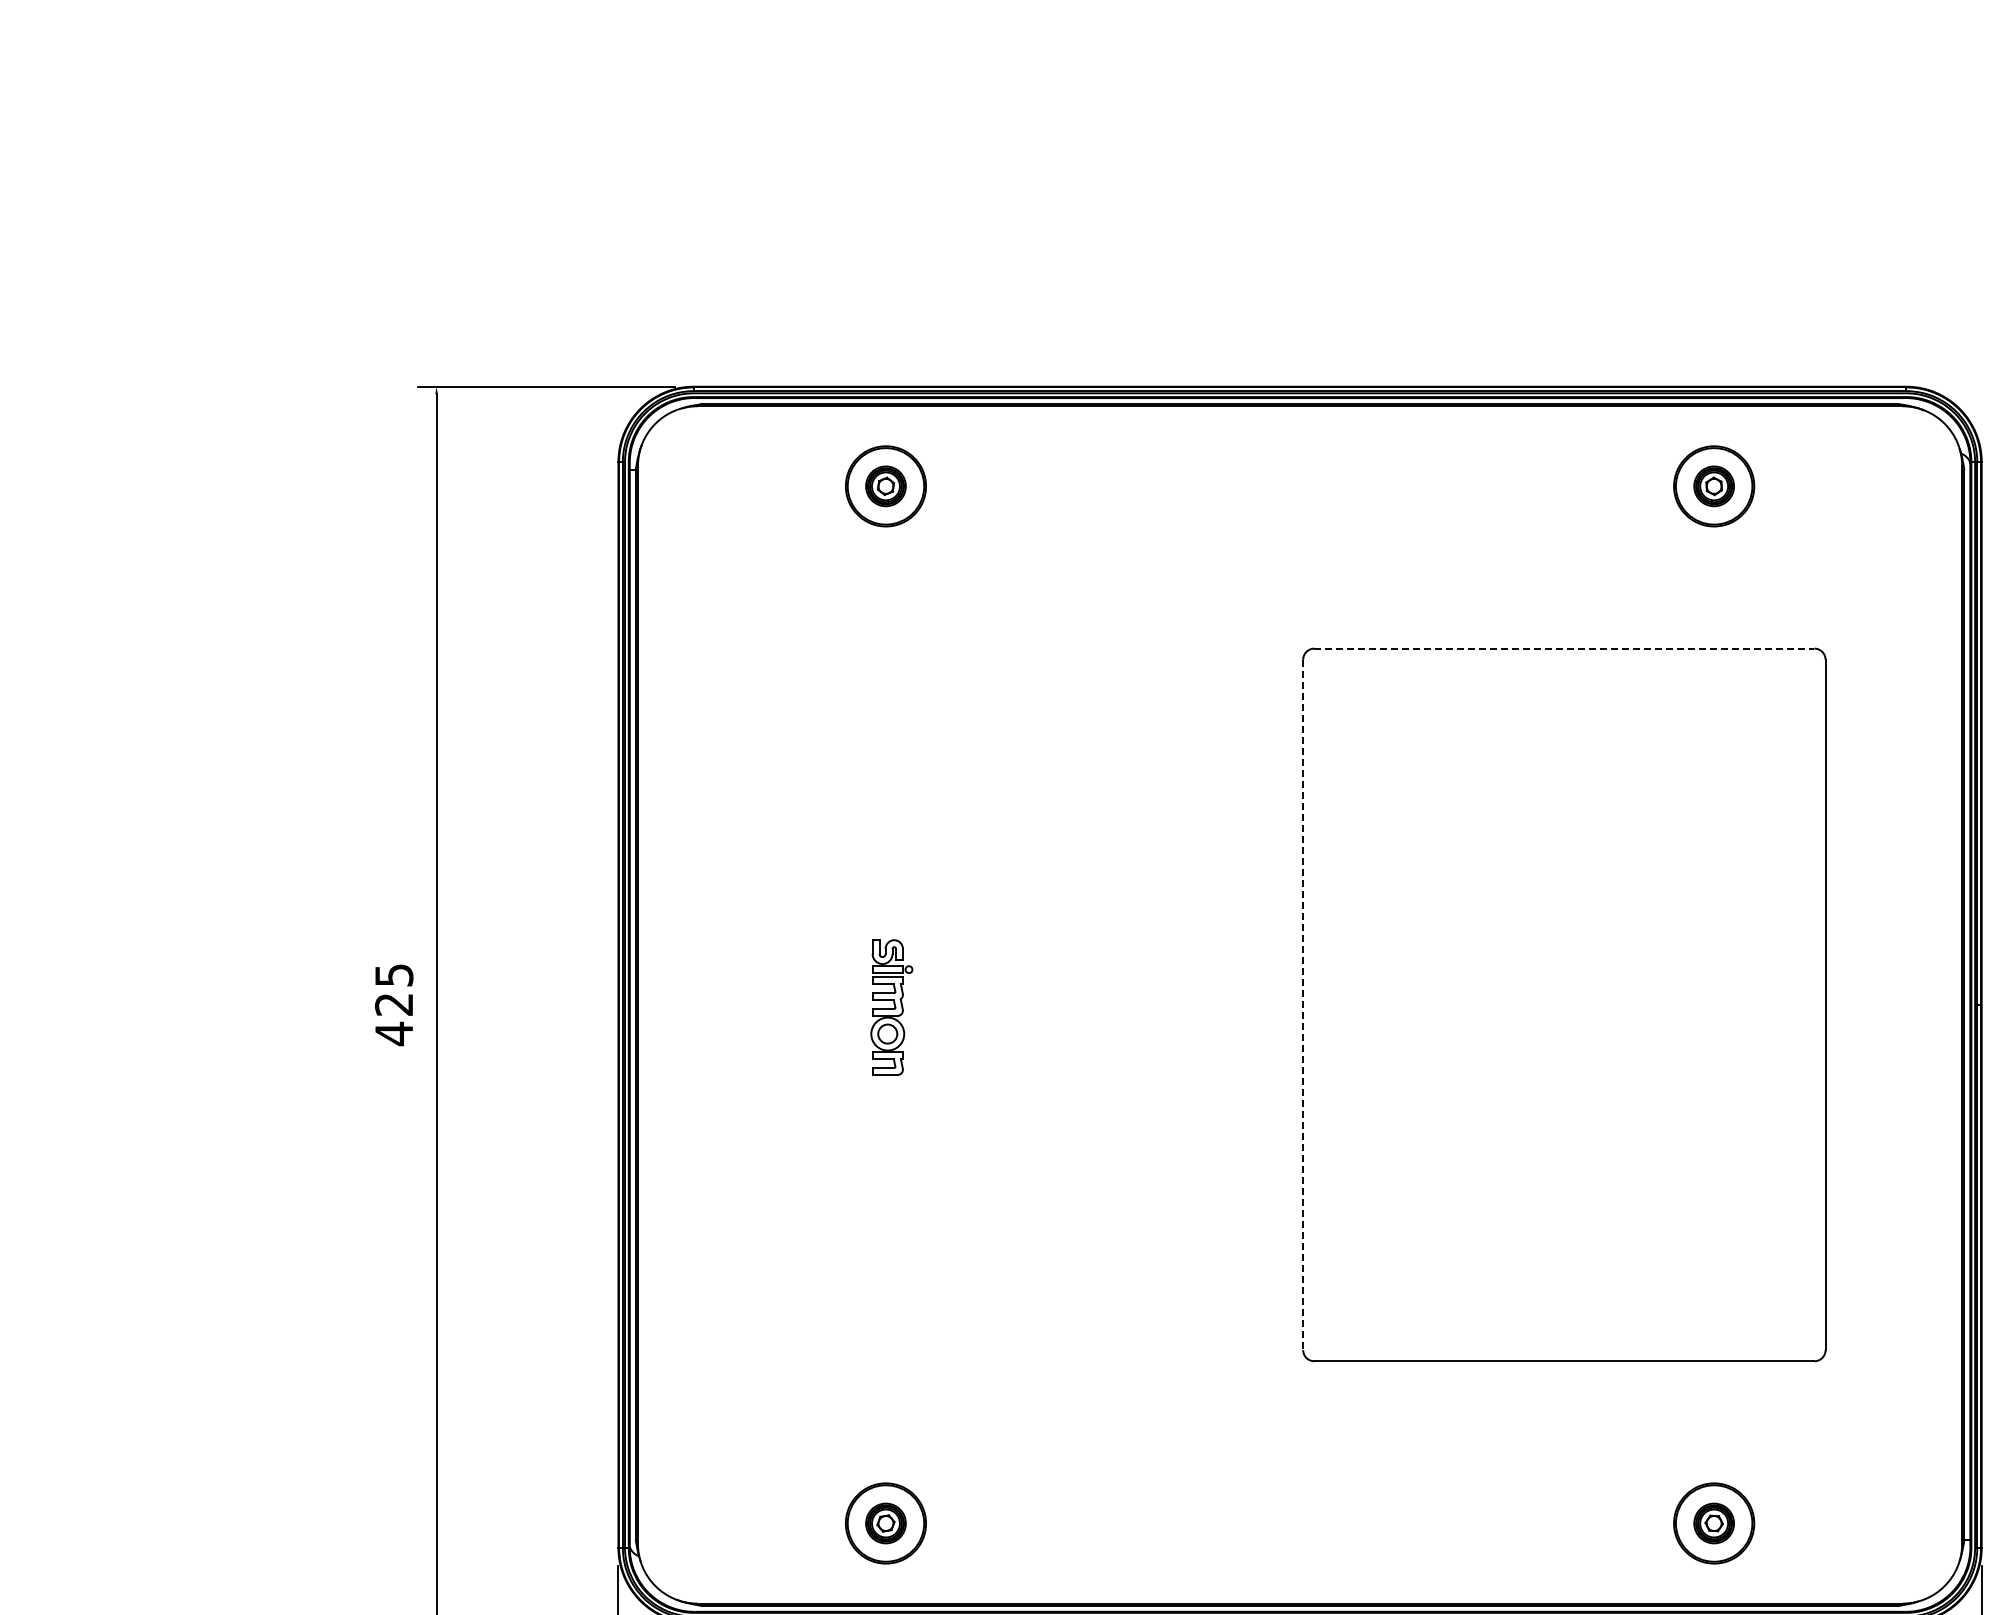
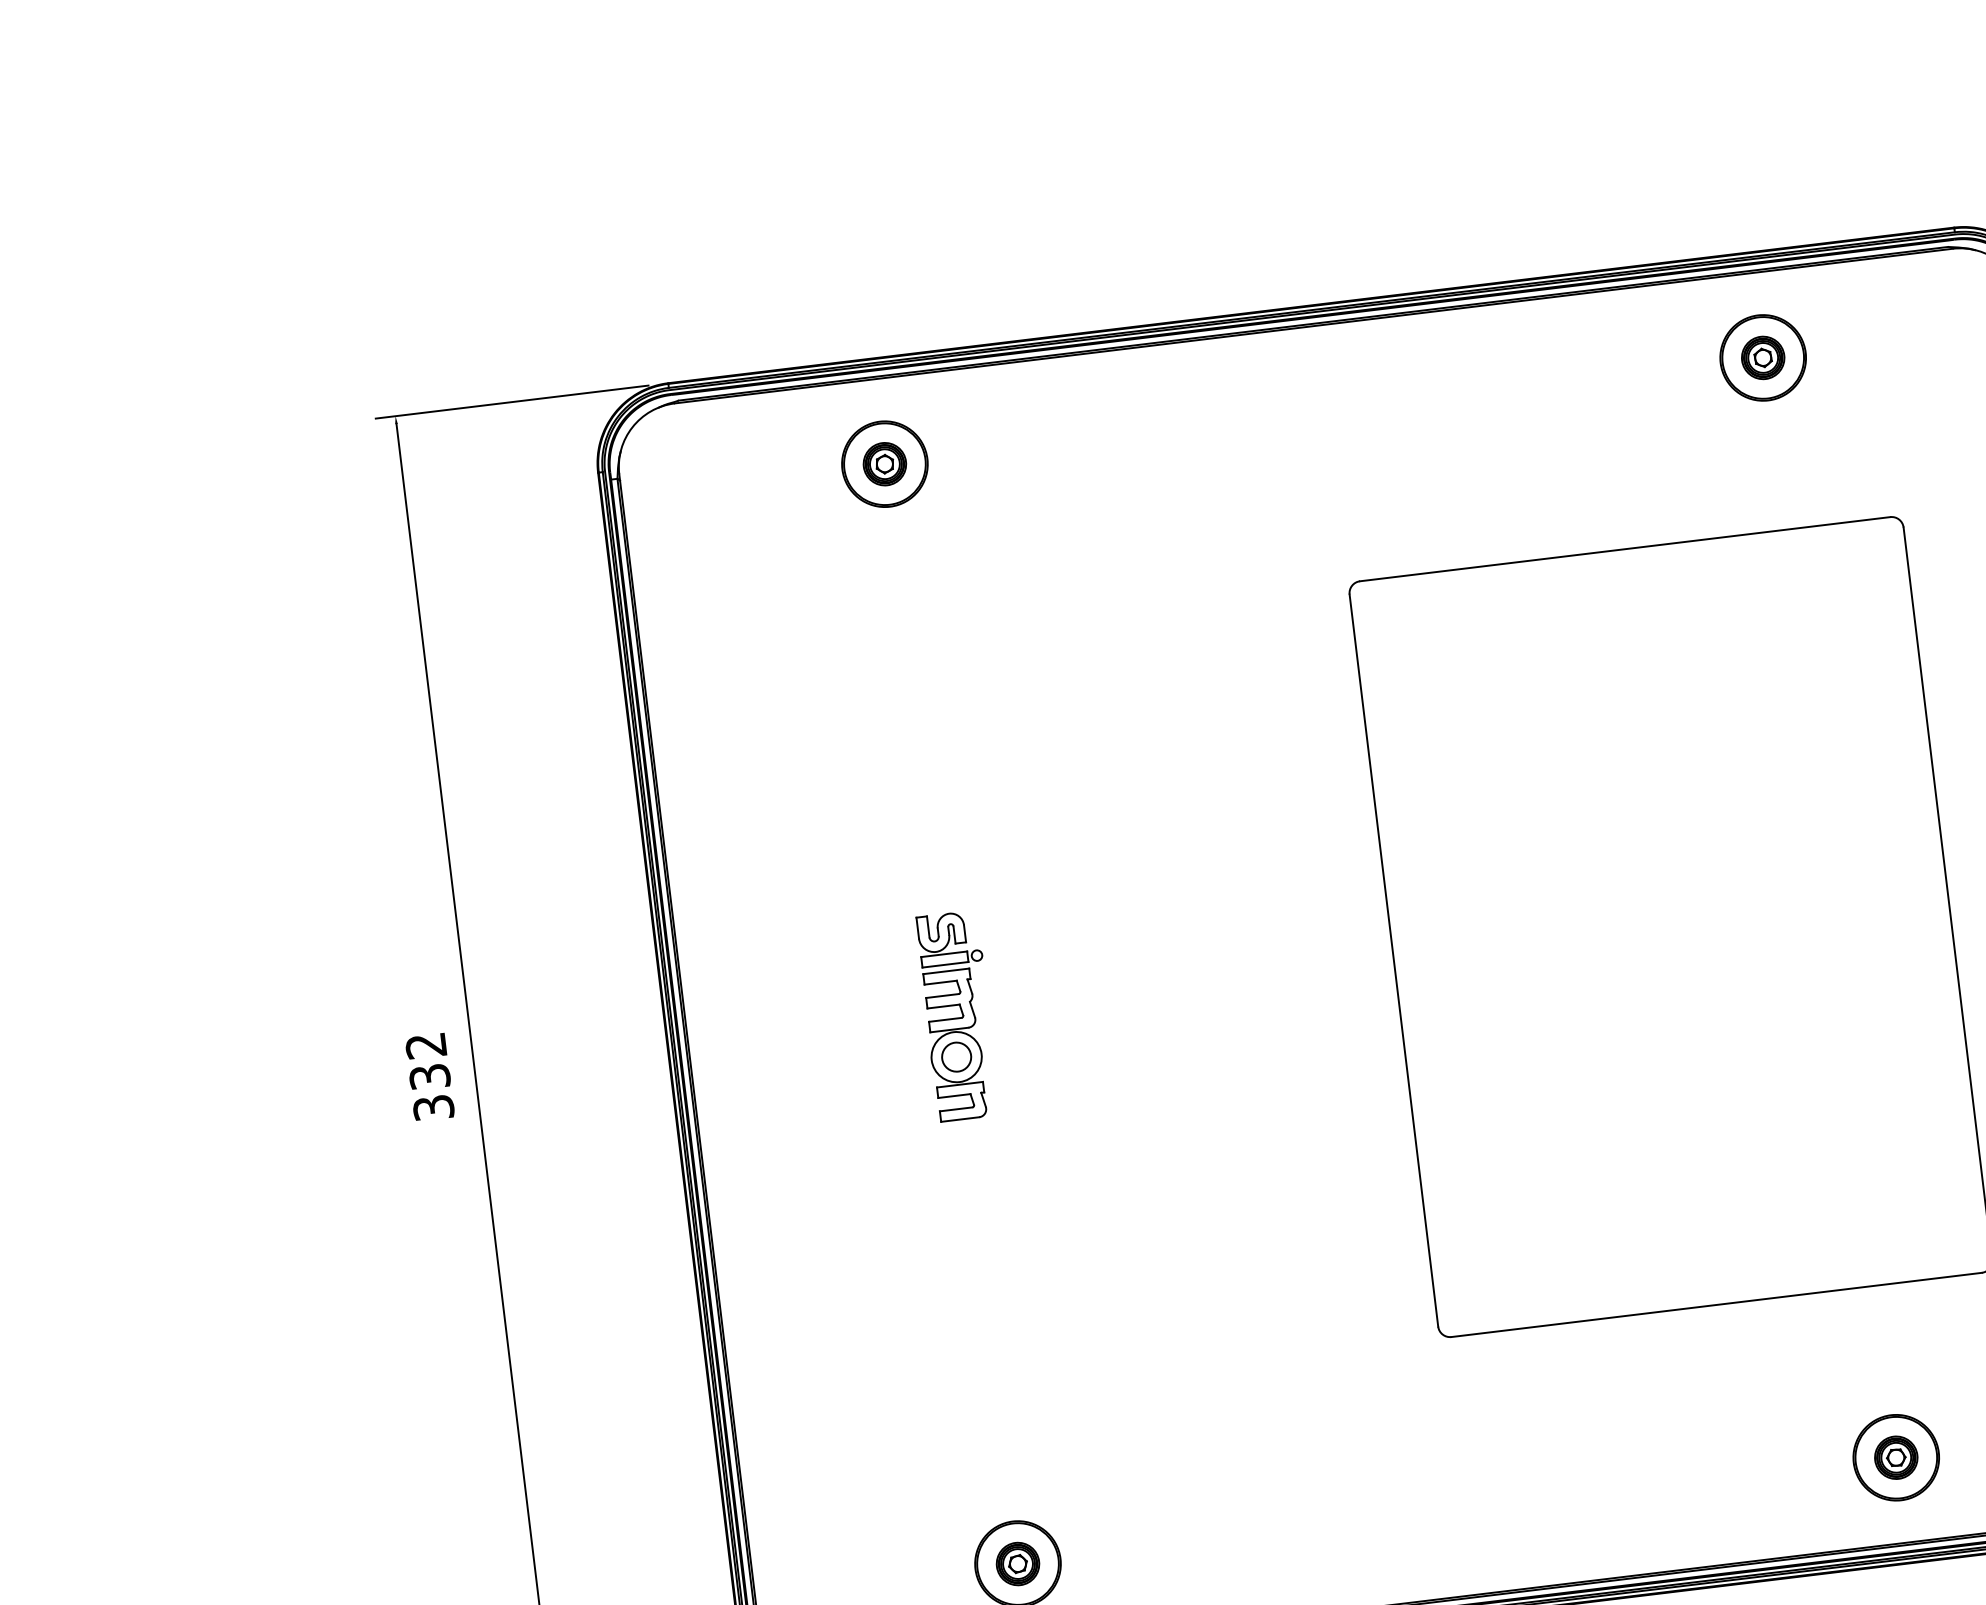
line: (1564, 648) -> (1625, 549), dashed -> solid
text: (393, 1005) -> (429, 1077), 425 -> 332
line: (1303, 1005) -> (1394, 961), dashed -> solid
part: (891, 1007) -> (957, 1016), size x1.43

